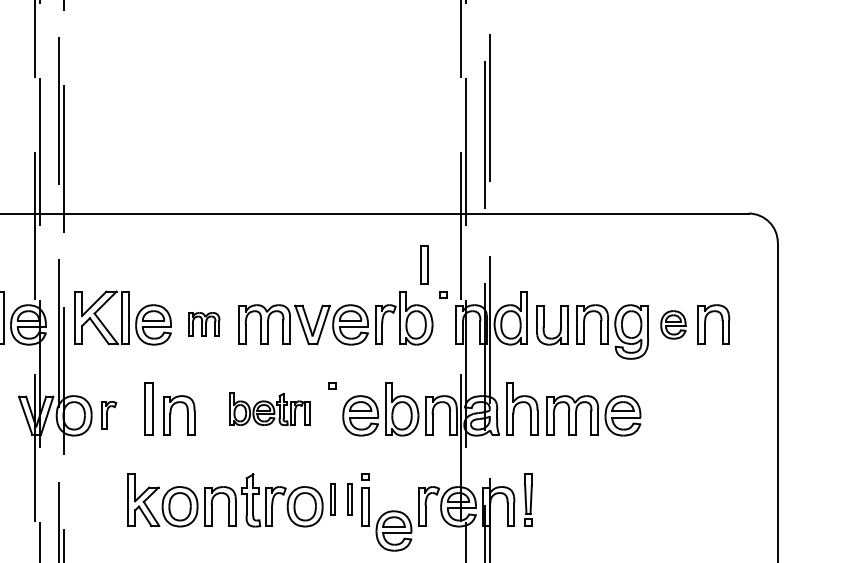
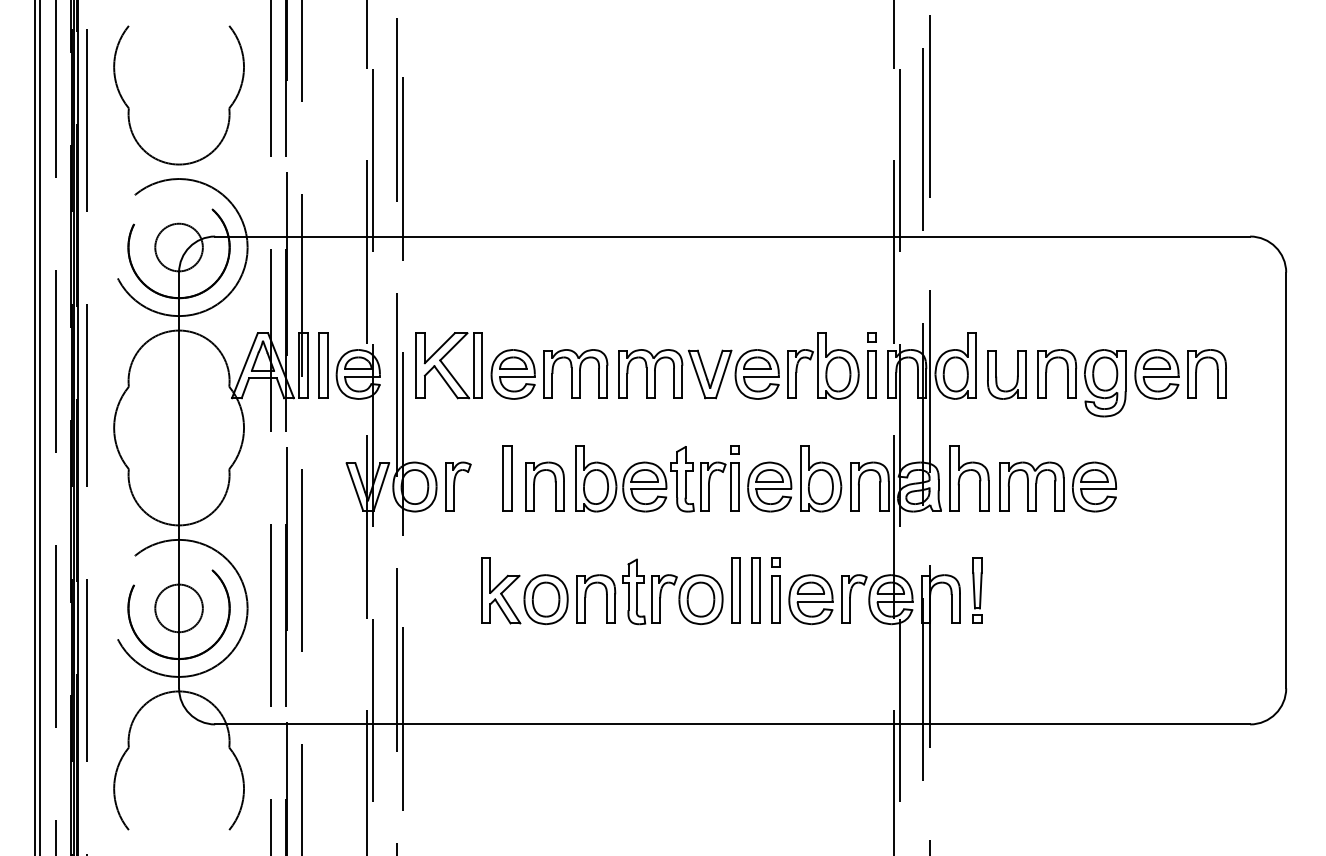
part: (424, 265) -> (871, 374), moved
part: (203, 324) -> (575, 373), size x1.67
part: (673, 324) -> (1156, 374), size x1.43
part: (270, 408) -> (657, 478), size x1.67
part: (109, 415) -> (458, 486), size x1.43
part: (333, 499) -> (735, 590), size x1.67
part: (349, 499) -> (755, 590), size x1.67
part: (393, 530) -> (810, 599), moved

